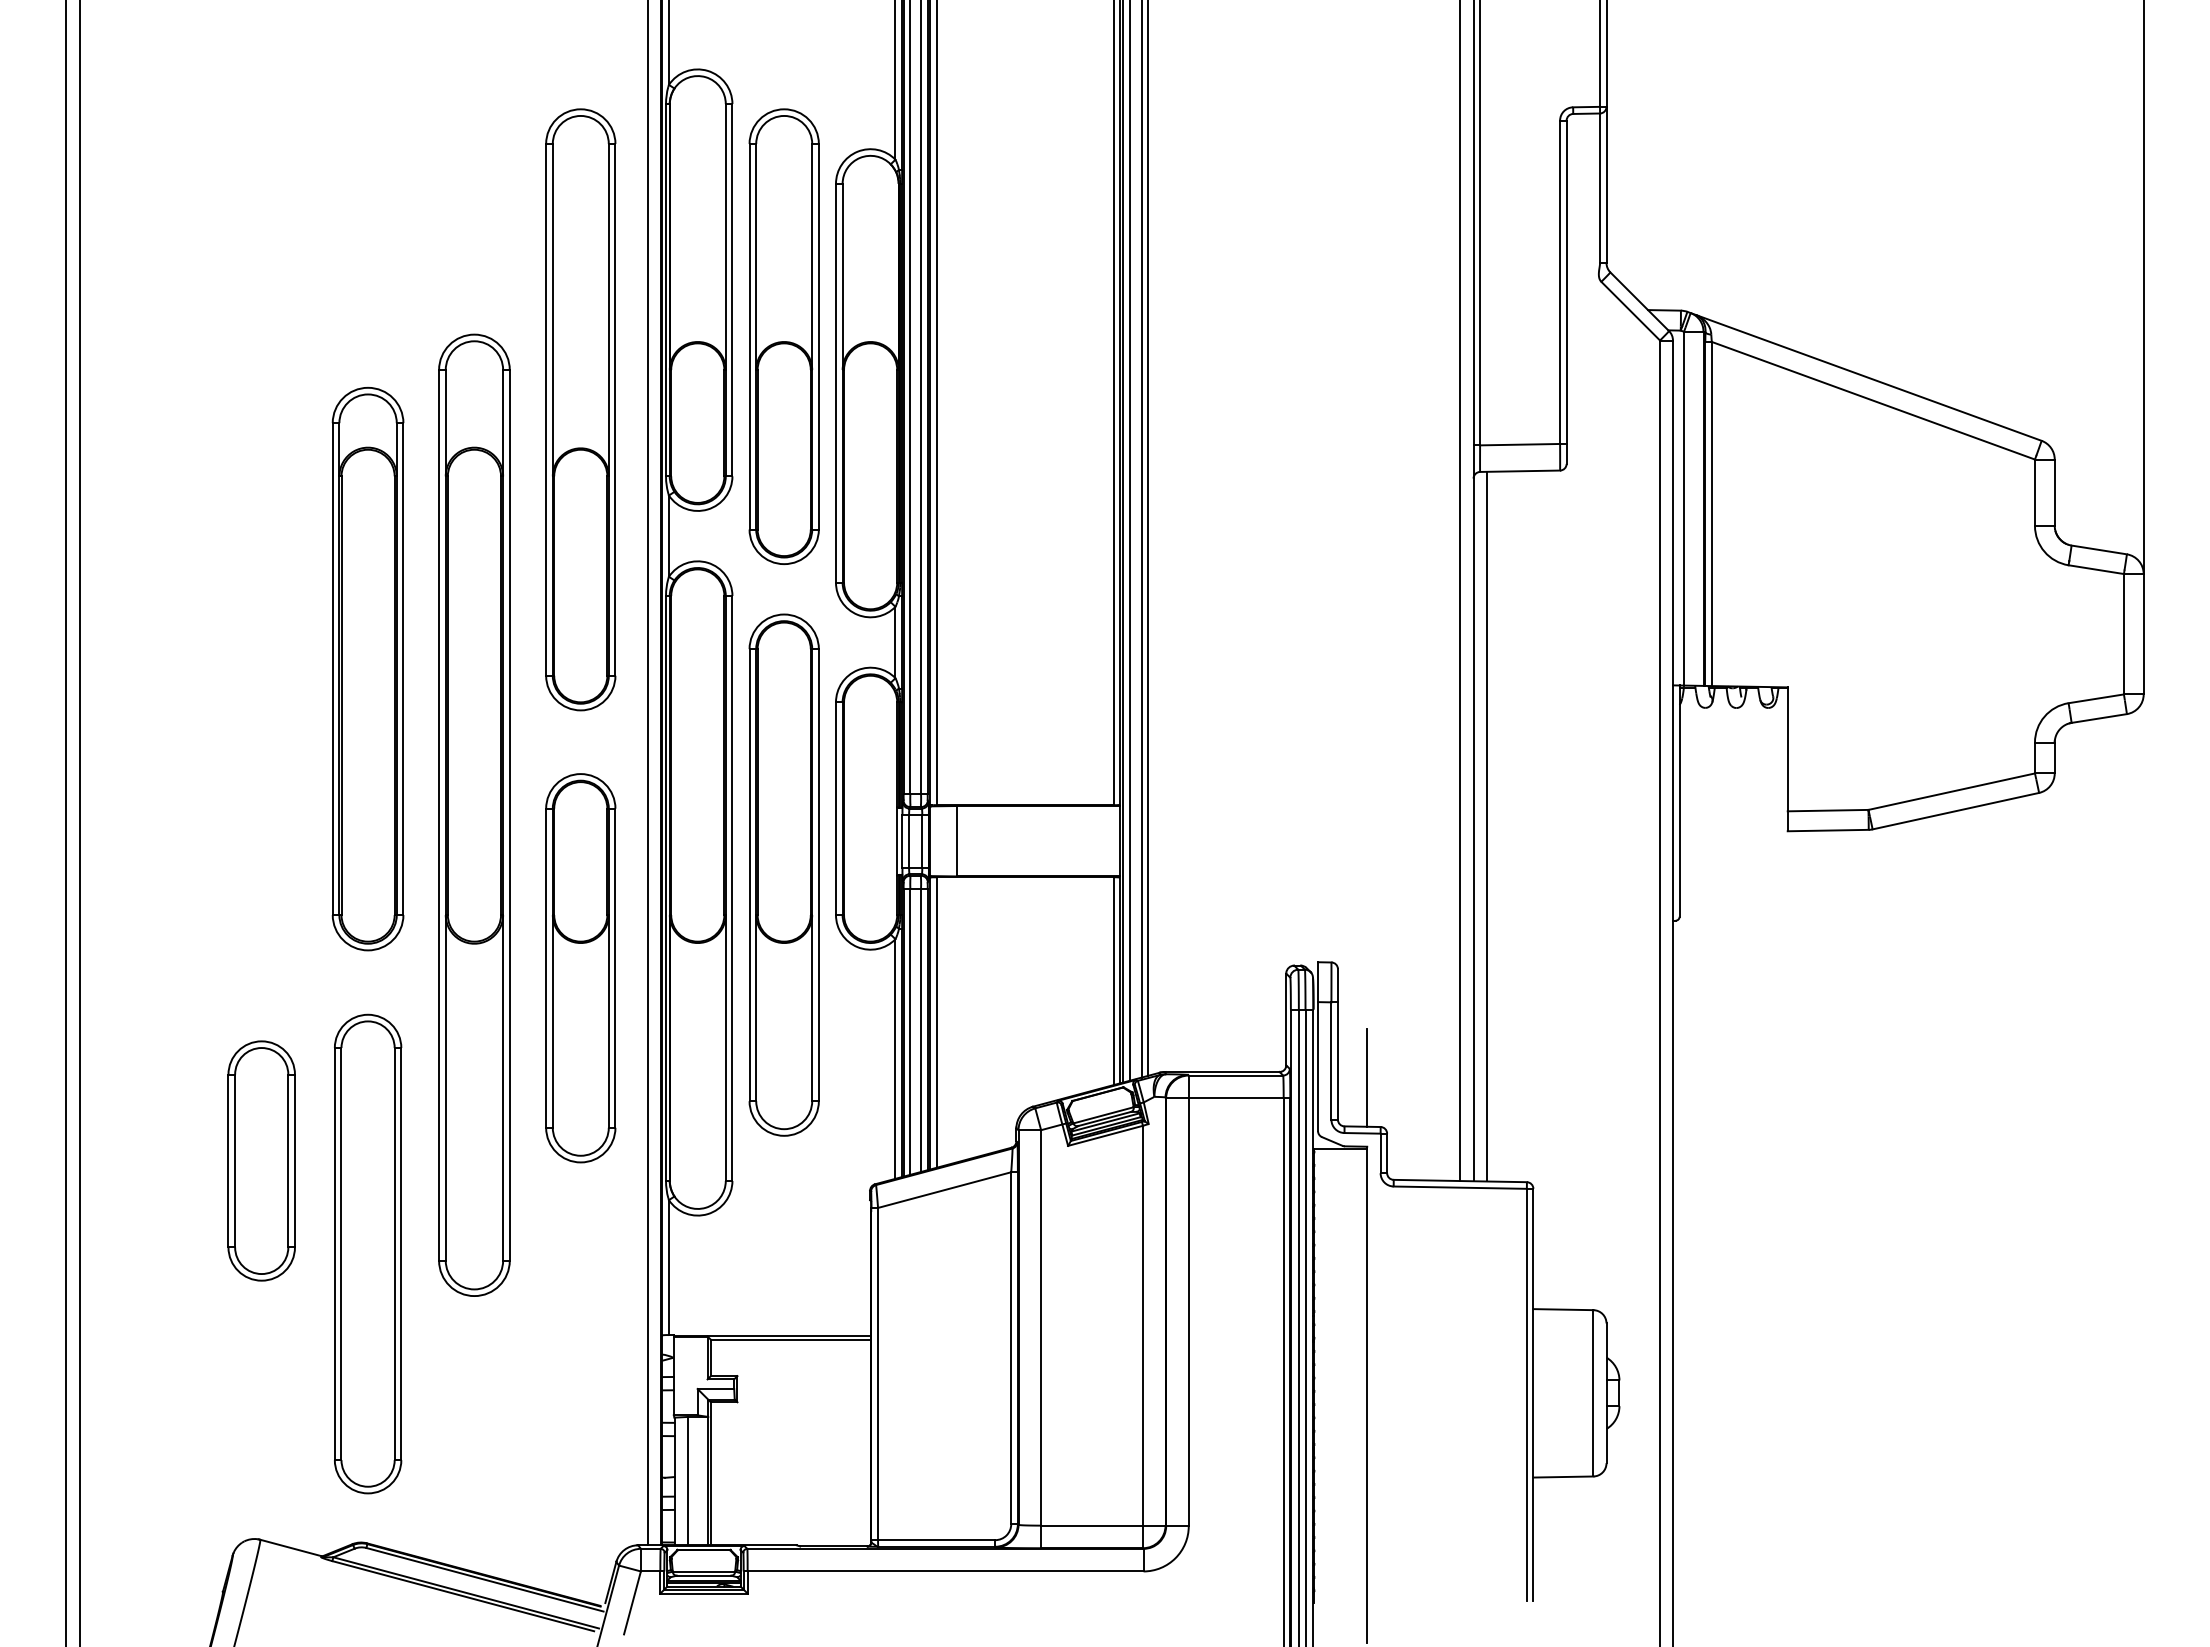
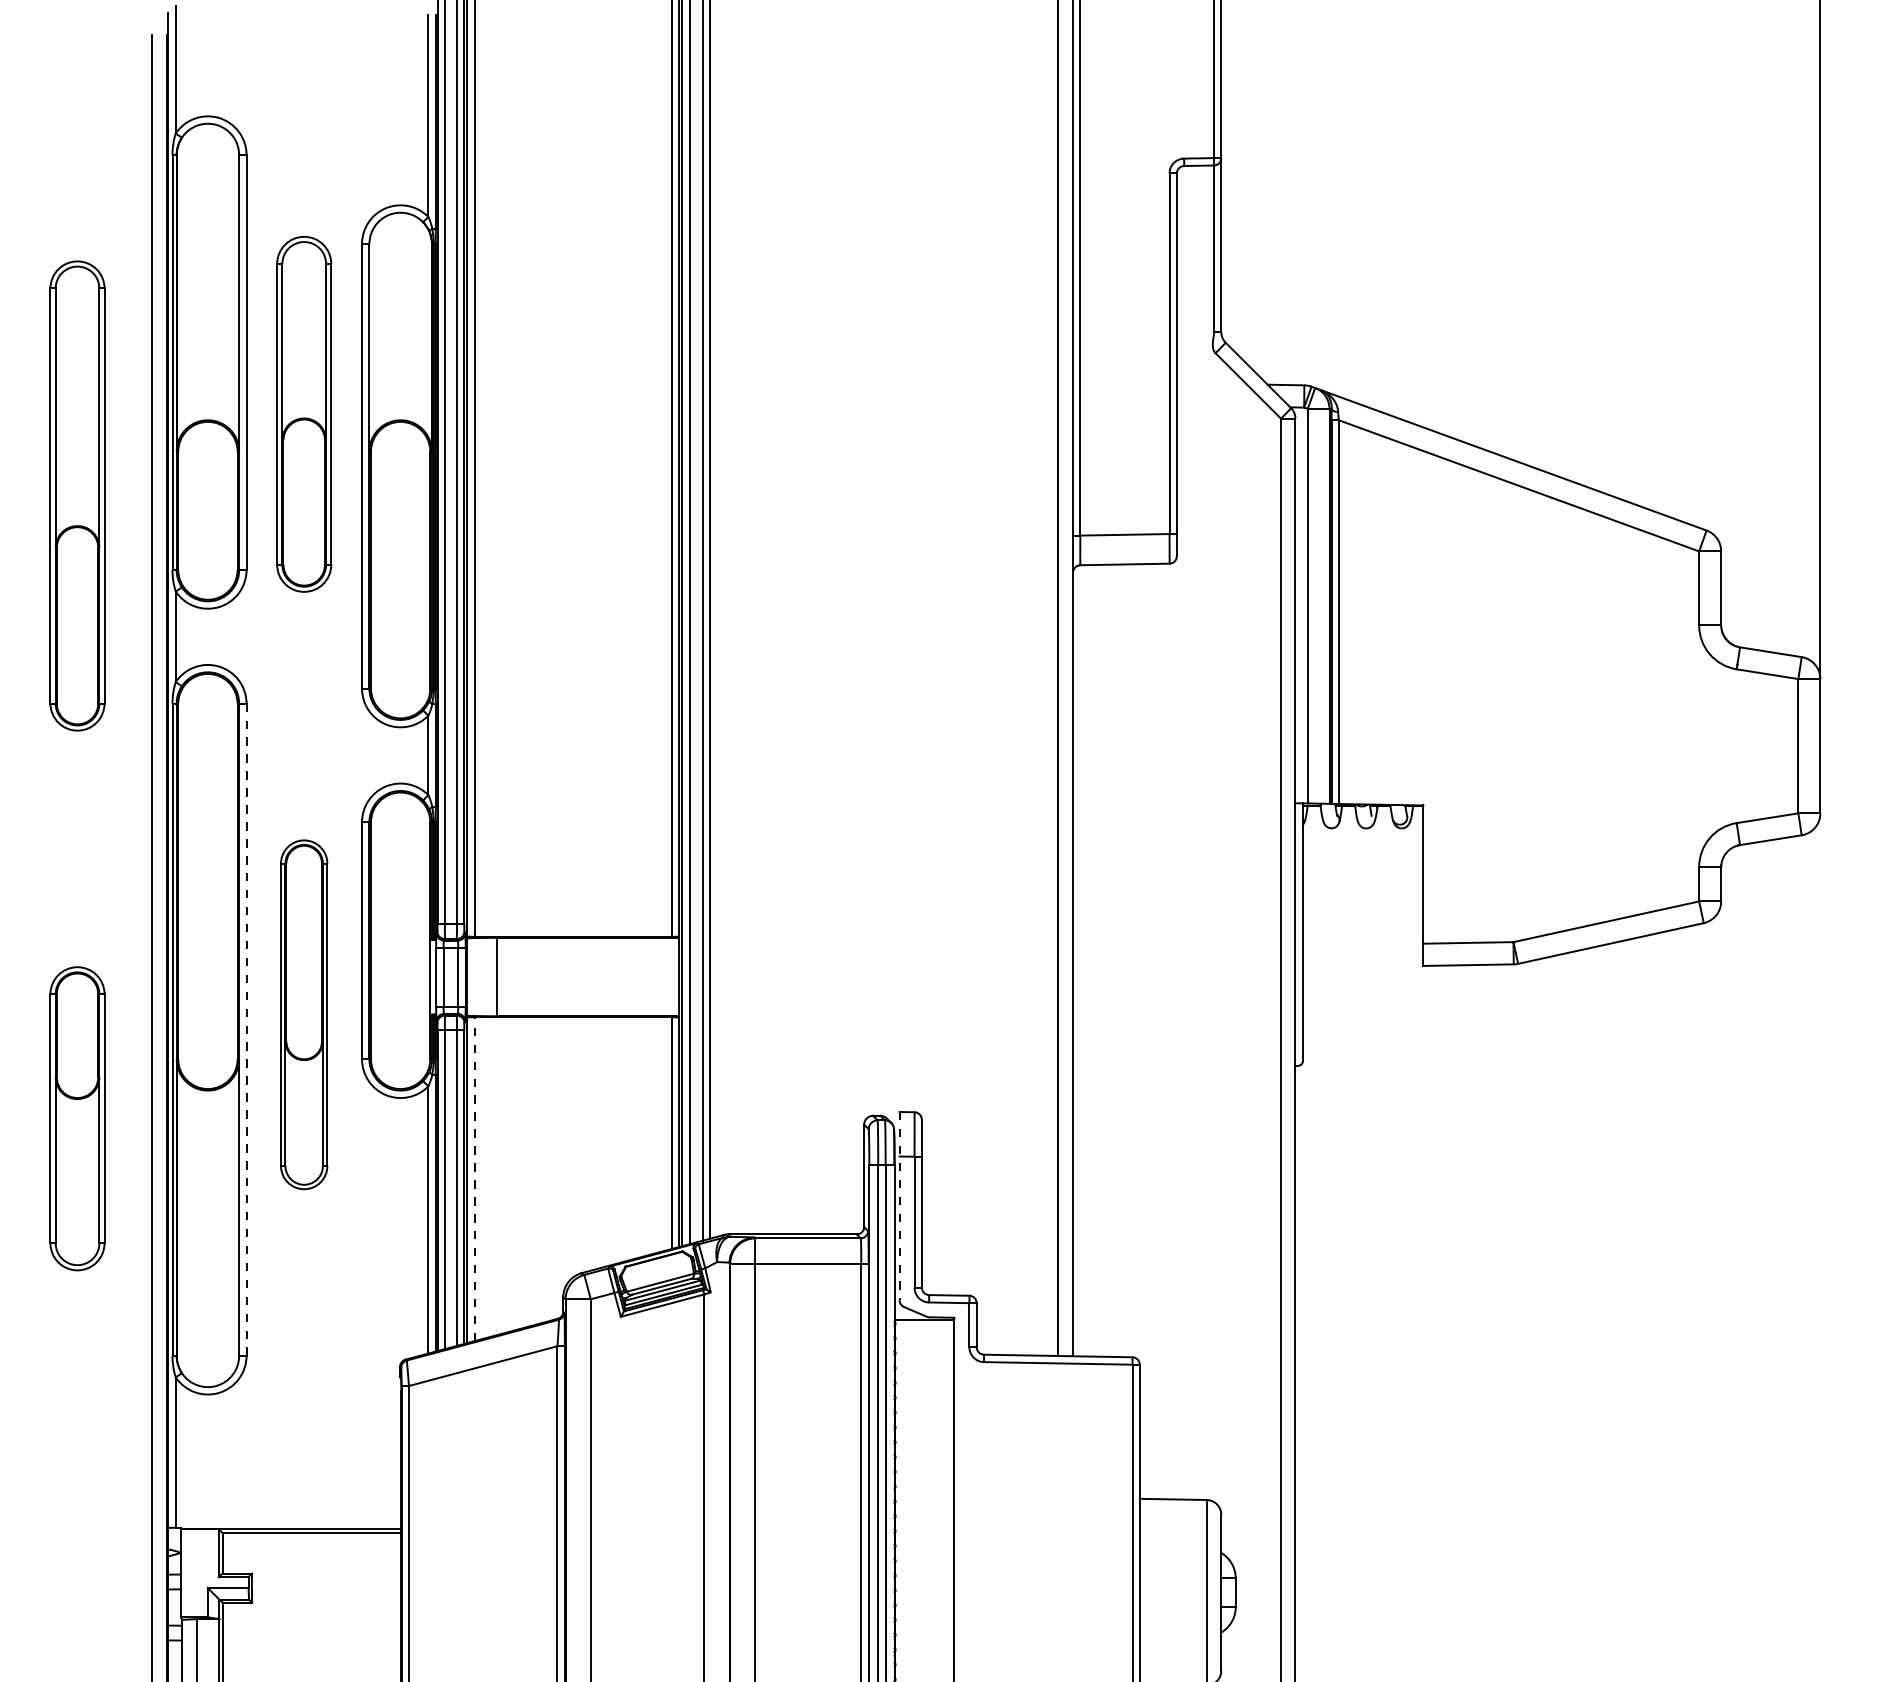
part: (783, 336) -> (303, 414), size x0.7
part: (580, 409) -> (77, 495), size x0.7
line: (1486, 826) -> (1087, 960), removed
part: (783, 874) -> (303, 1014), size x0.6
line: (732, 887) -> (246, 1028), solid -> dashed
part: (580, 968) -> (77, 1118), size x0.7
line: (936, 1022) -> (474, 1179), solid -> dashed
line: (1318, 1047) -> (900, 1207), solid -> dashed
line: (1367, 1077) -> (954, 1240), removed

